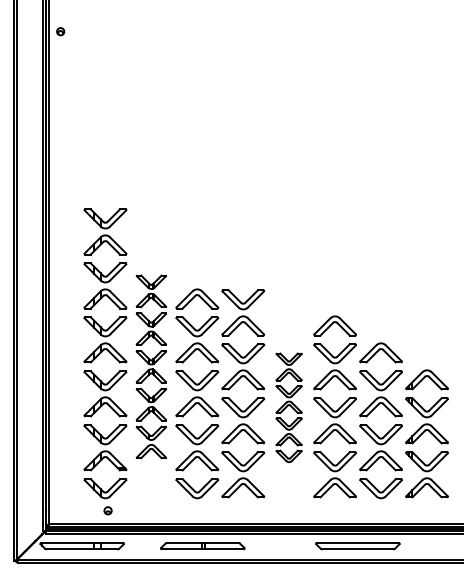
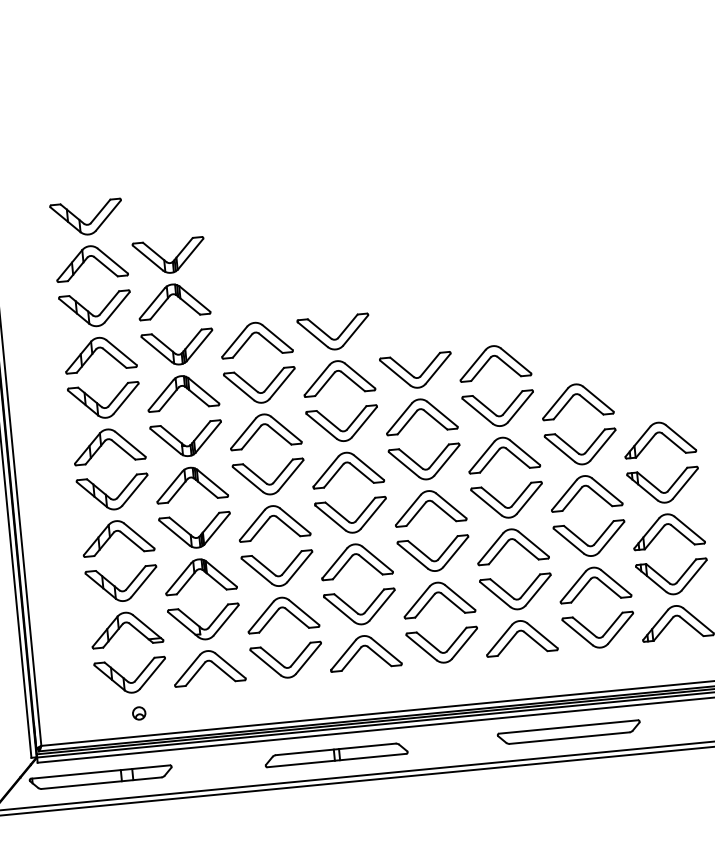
part: (151, 366) -> (189, 461), size x1.43
part: (288, 407) -> (428, 508), size x1.67
part: (202, 546) -> (335, 755), moved

